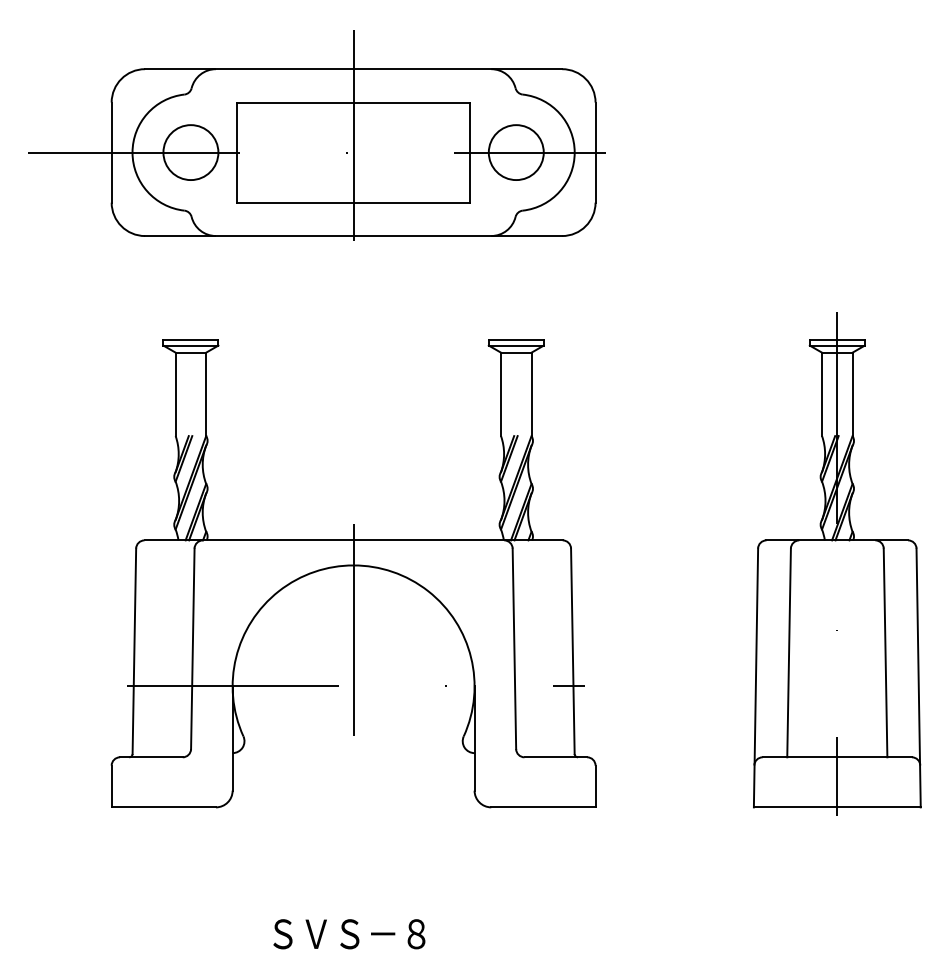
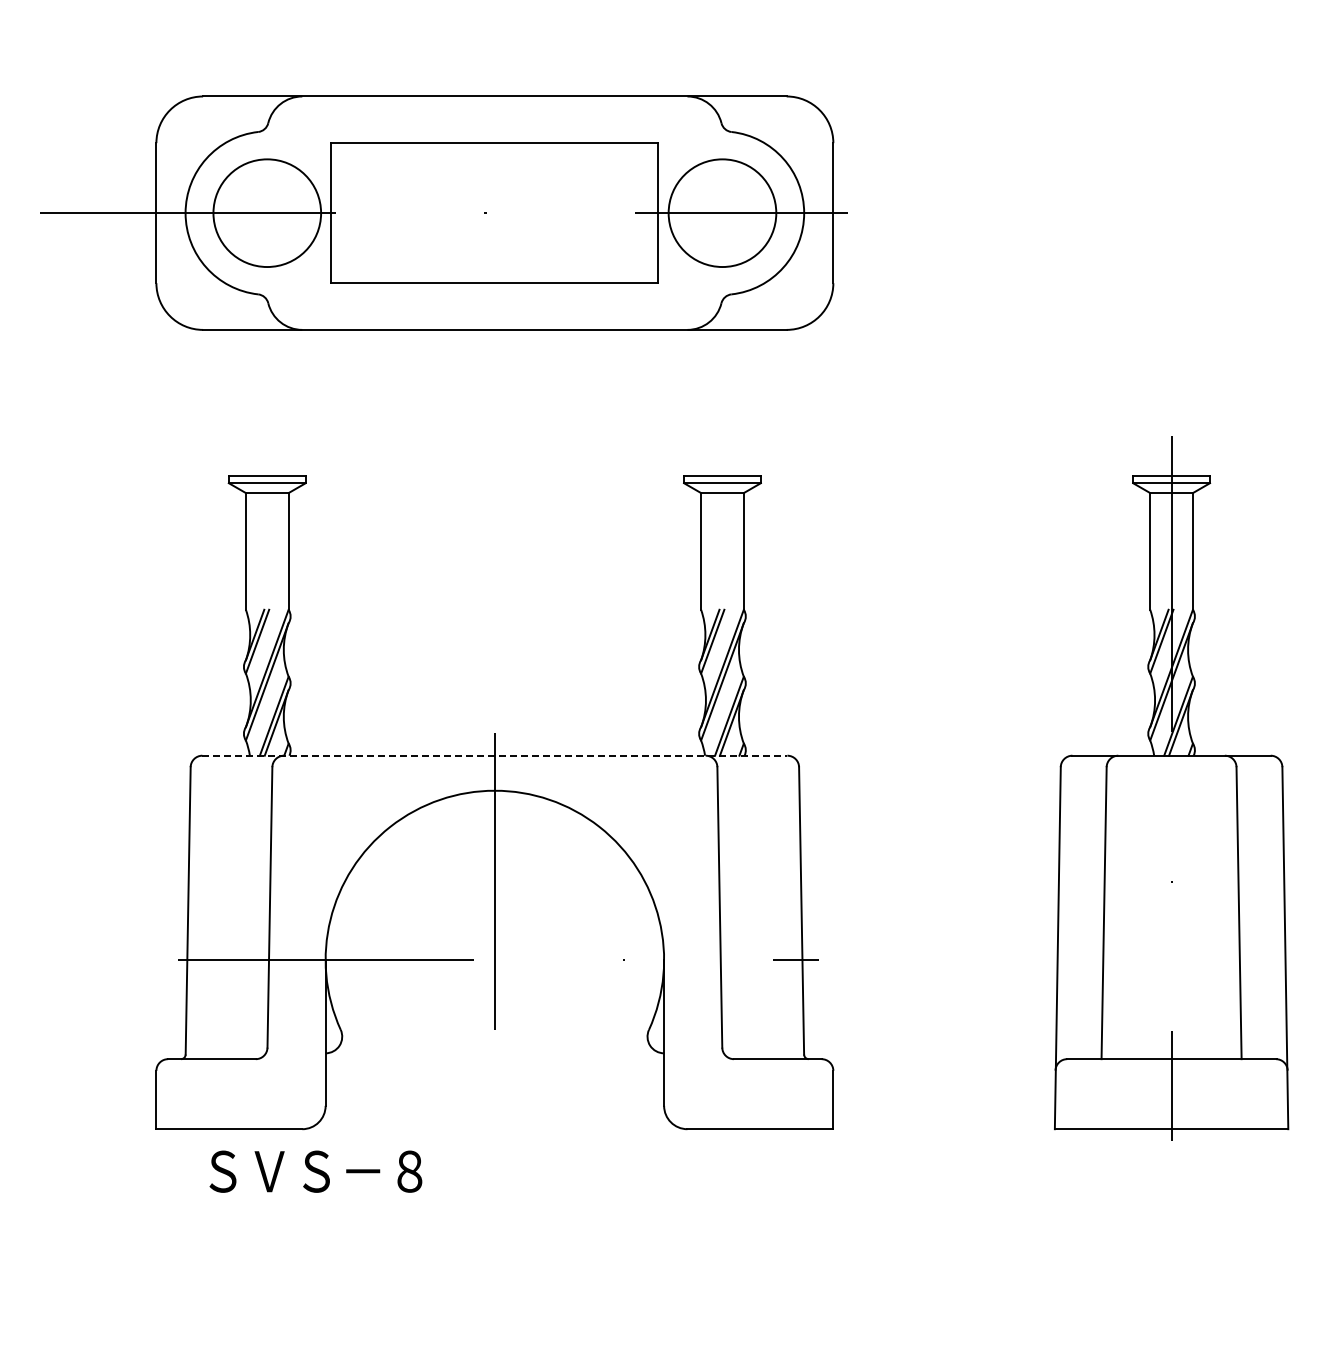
line: (353, 144) -> (494, 202), removed
circle: (190, 152) -> (266, 212), size x1.4
circle: (516, 152) -> (722, 212), size x1.4
line: (353, 540) -> (494, 755), solid -> dashed
text: (349, 934) -> (315, 1171), moved

